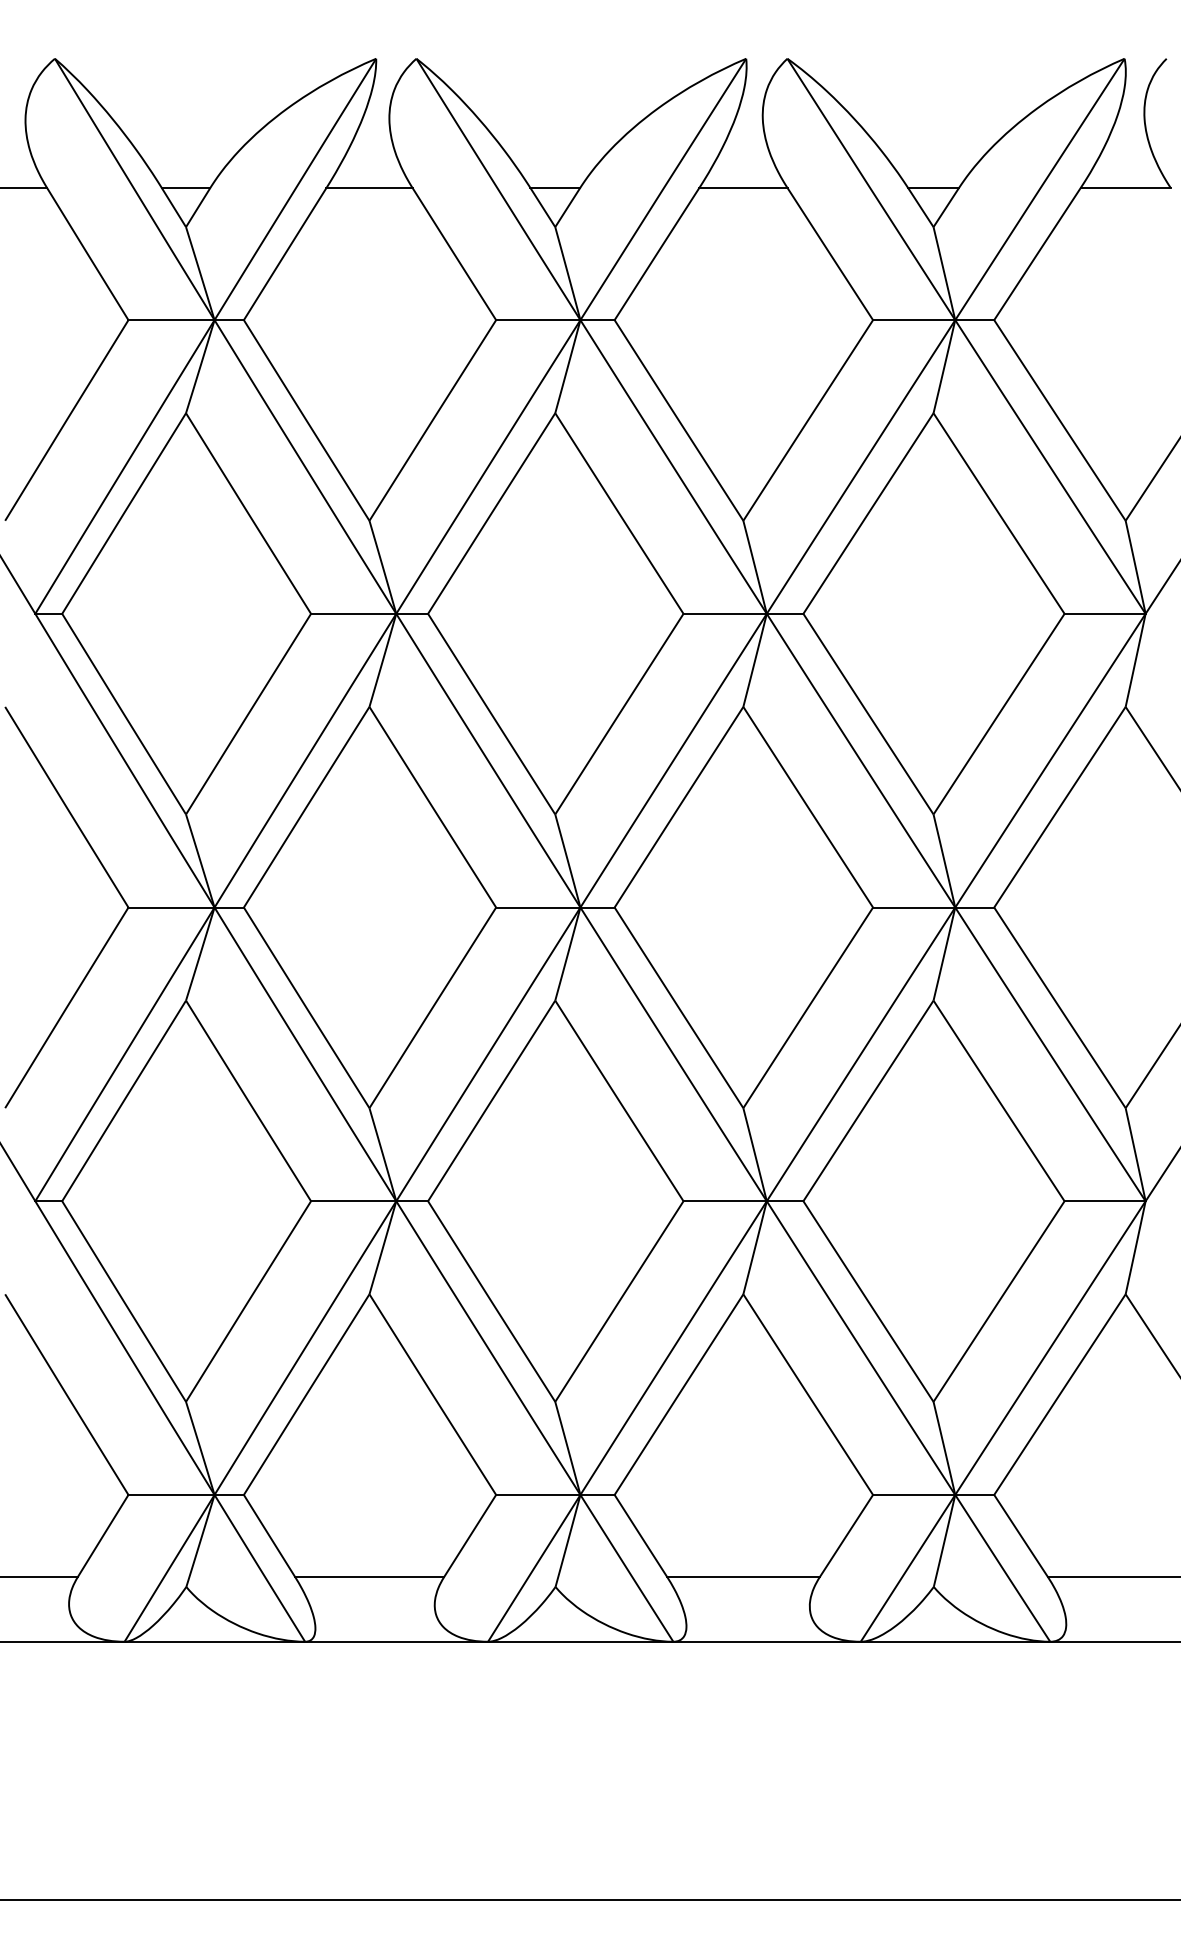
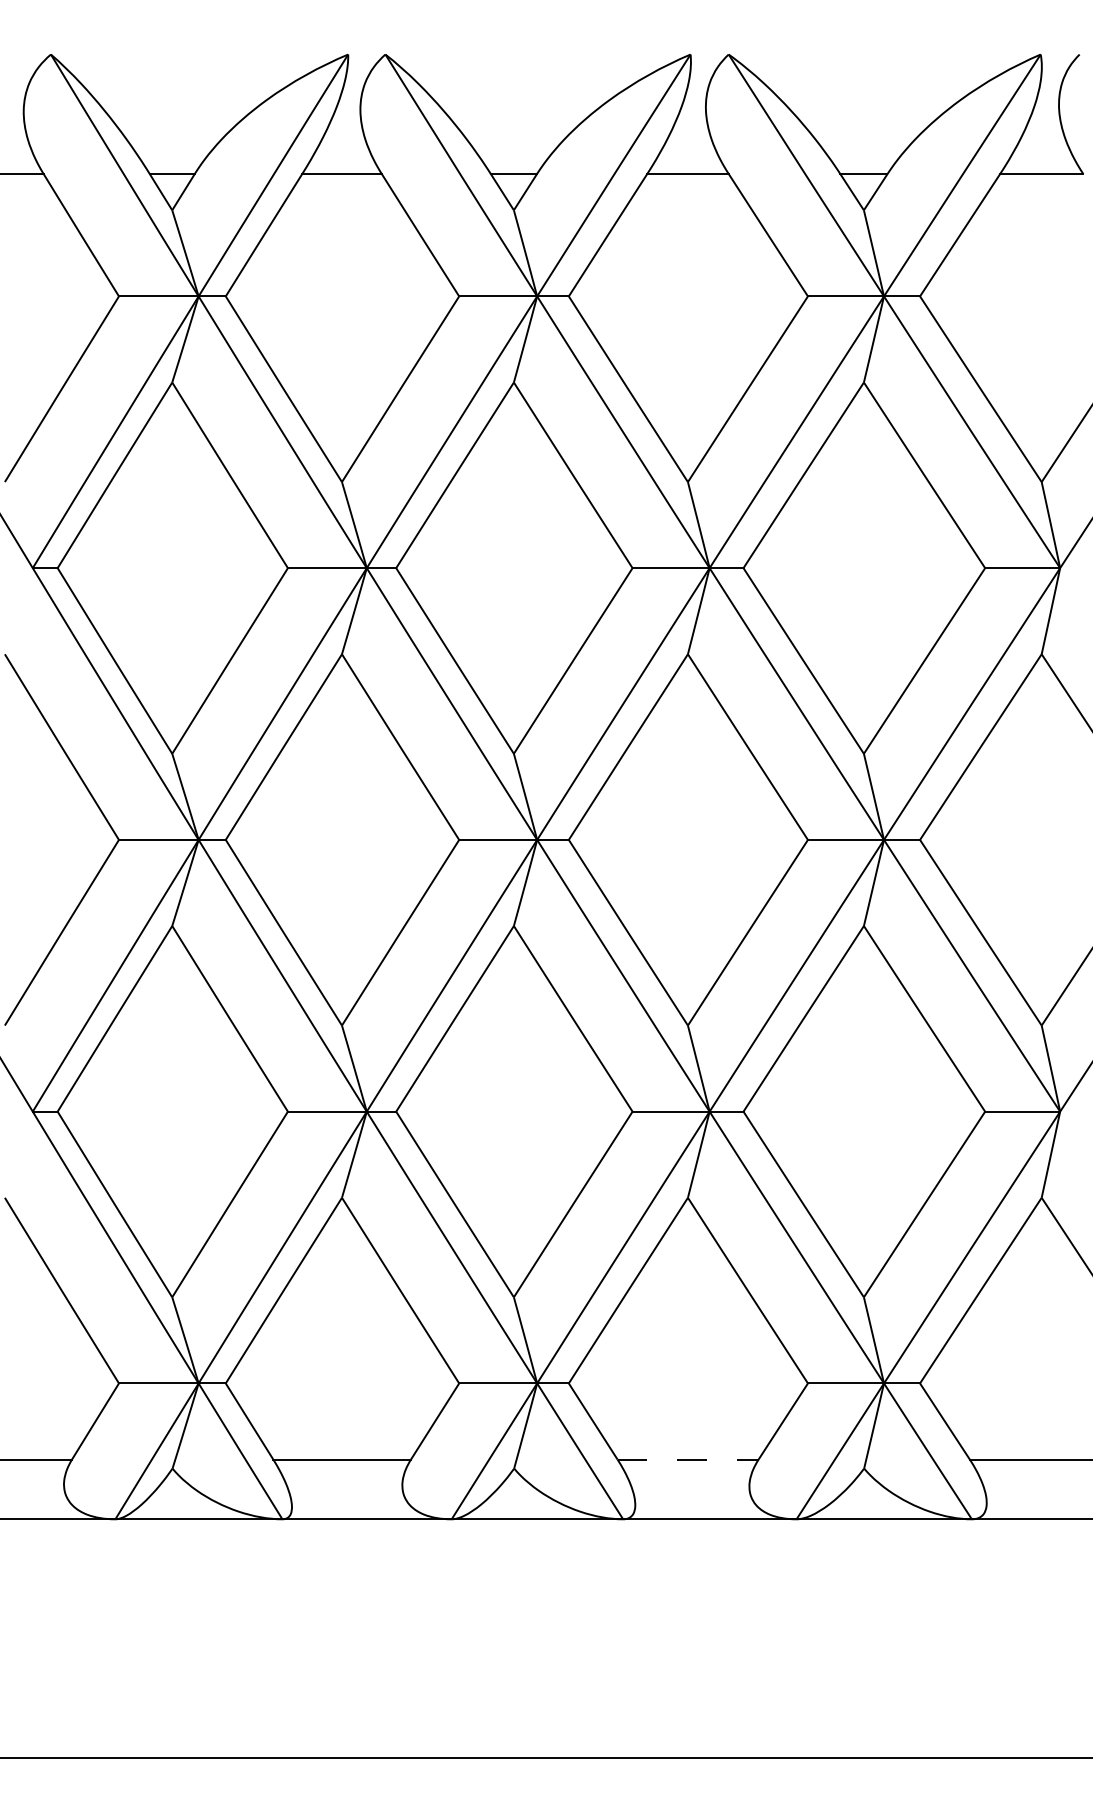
line: (744, 1577) -> (688, 1459), solid -> dashed

